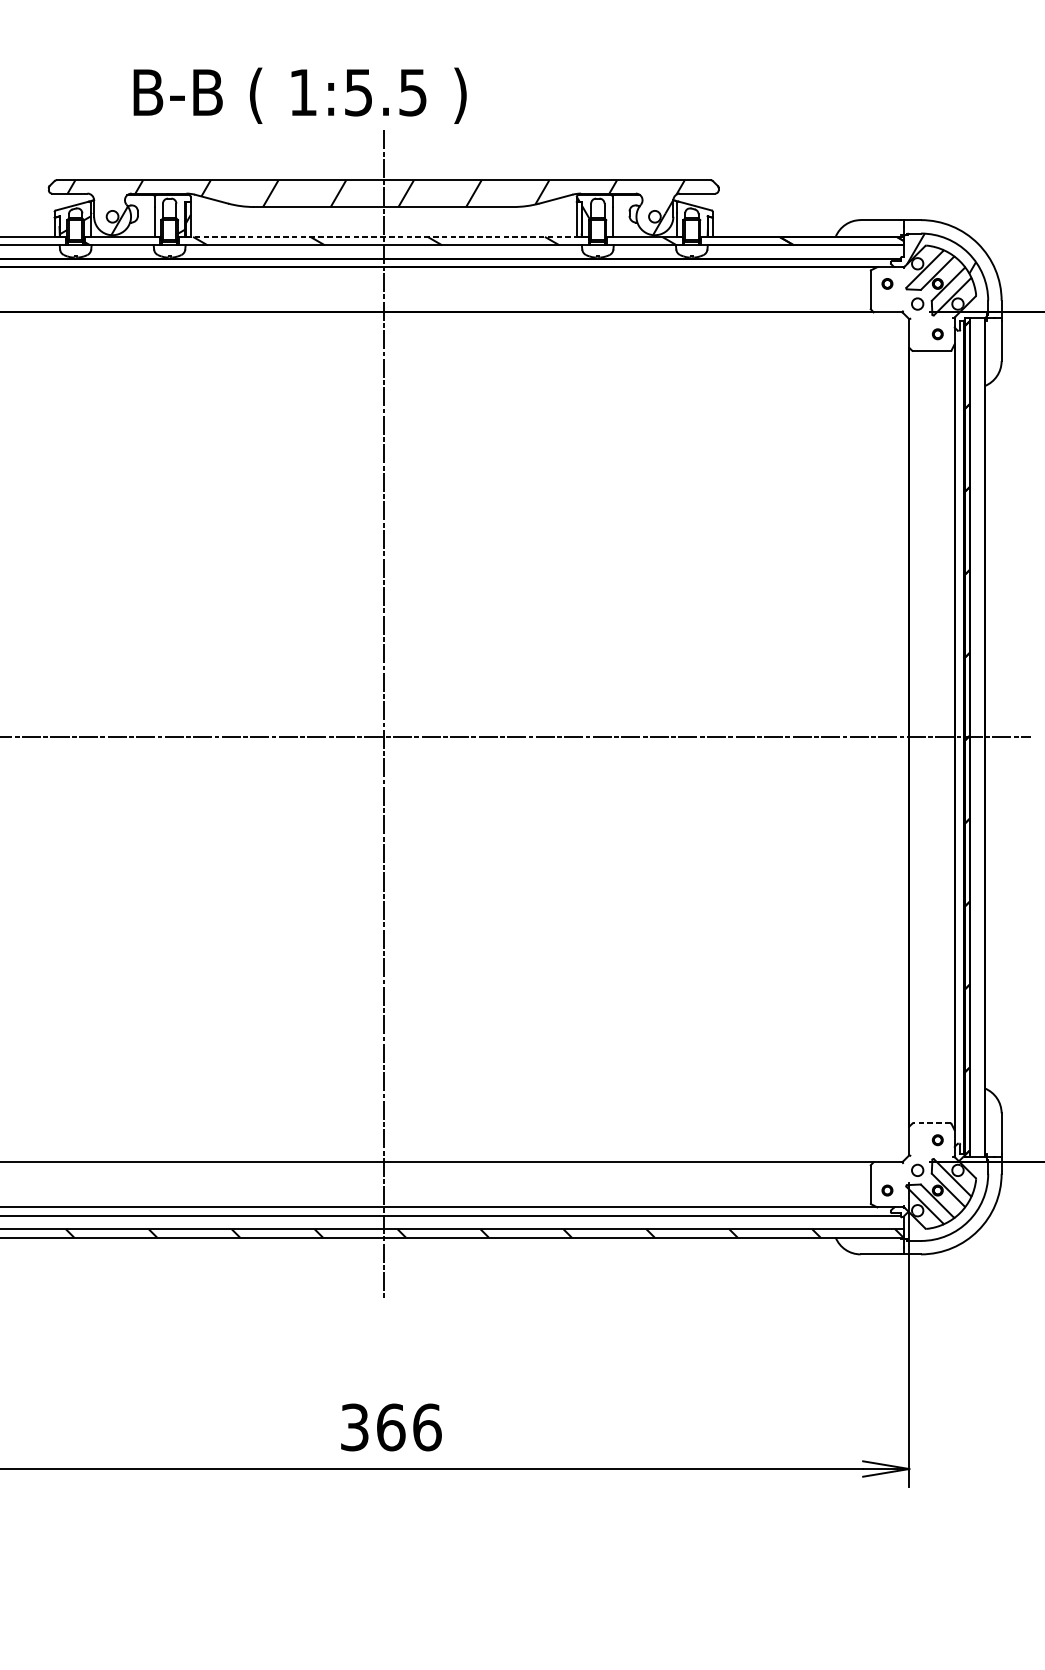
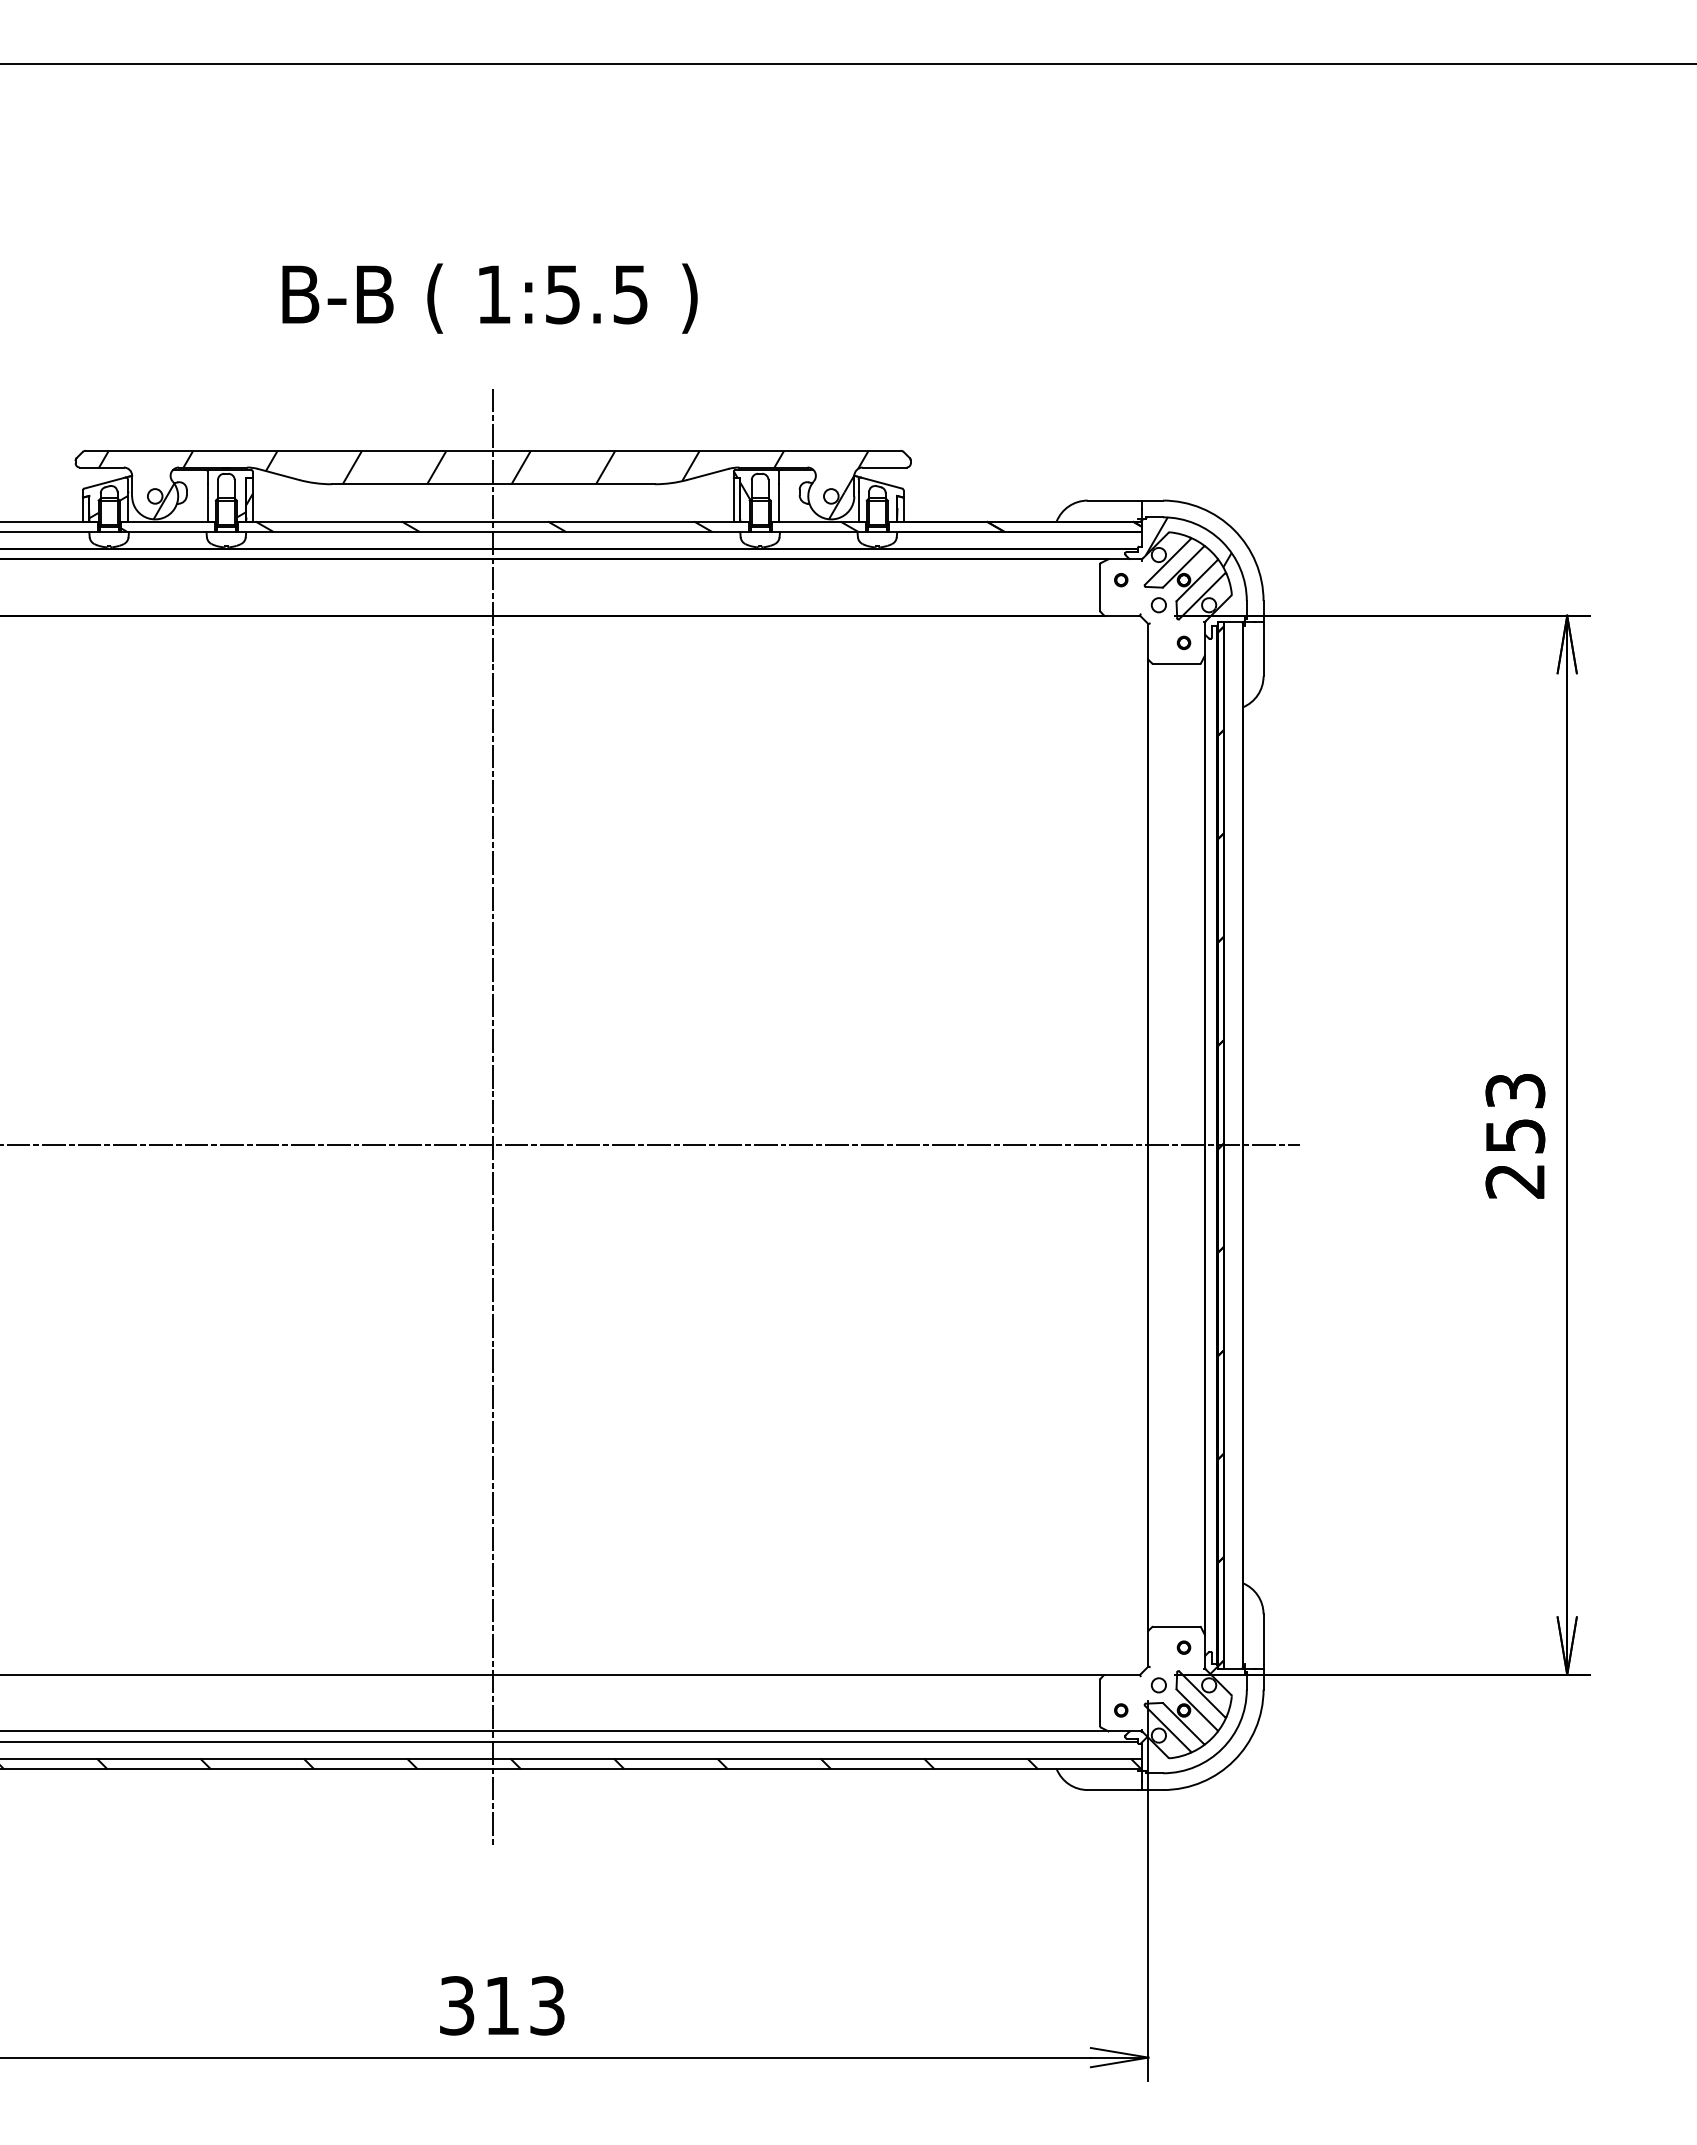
text: (299, 95) -> (489, 298), moved
line: (383, 236) -> (492, 521), dashed -> solid
line: (931, 1123) -> (1176, 1626), dashed -> solid
text: (408, 1427) -> (524, 2005), 366 -> 313

